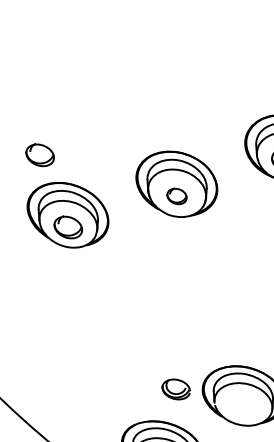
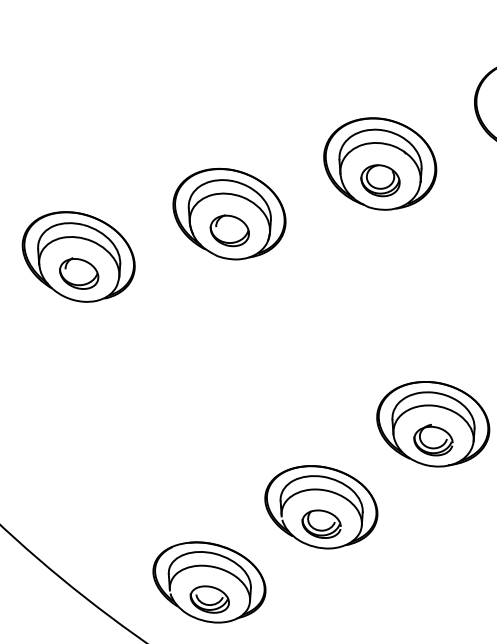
part: (40, 155) -> (40, 173), removed
part: (176, 196) -> (229, 230), size x1.43
part: (176, 388) -> (321, 523), moved

